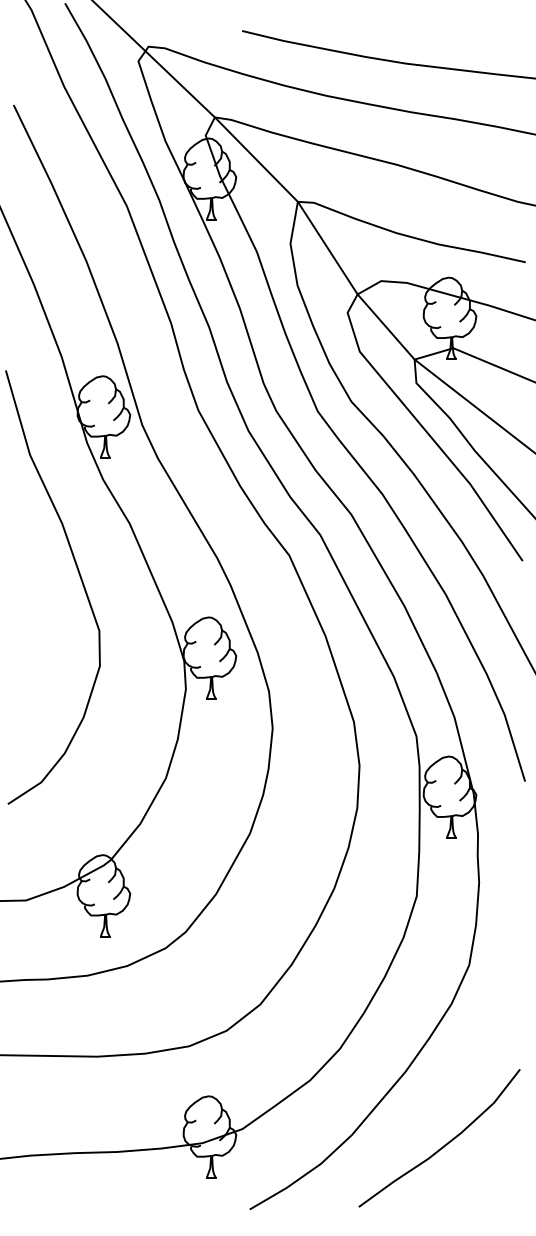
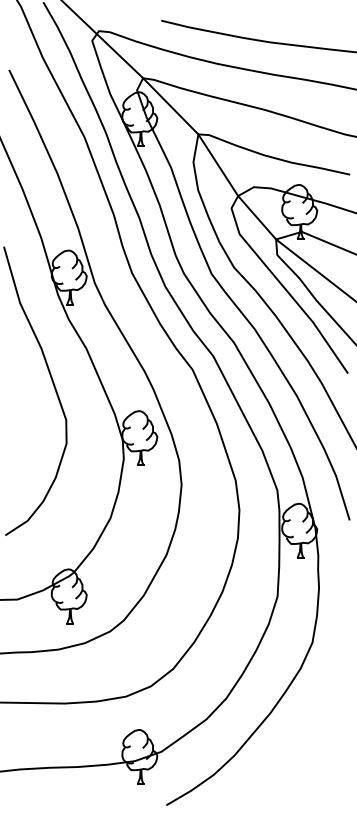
curve: (445, 1143) -> (296, 761), removed

